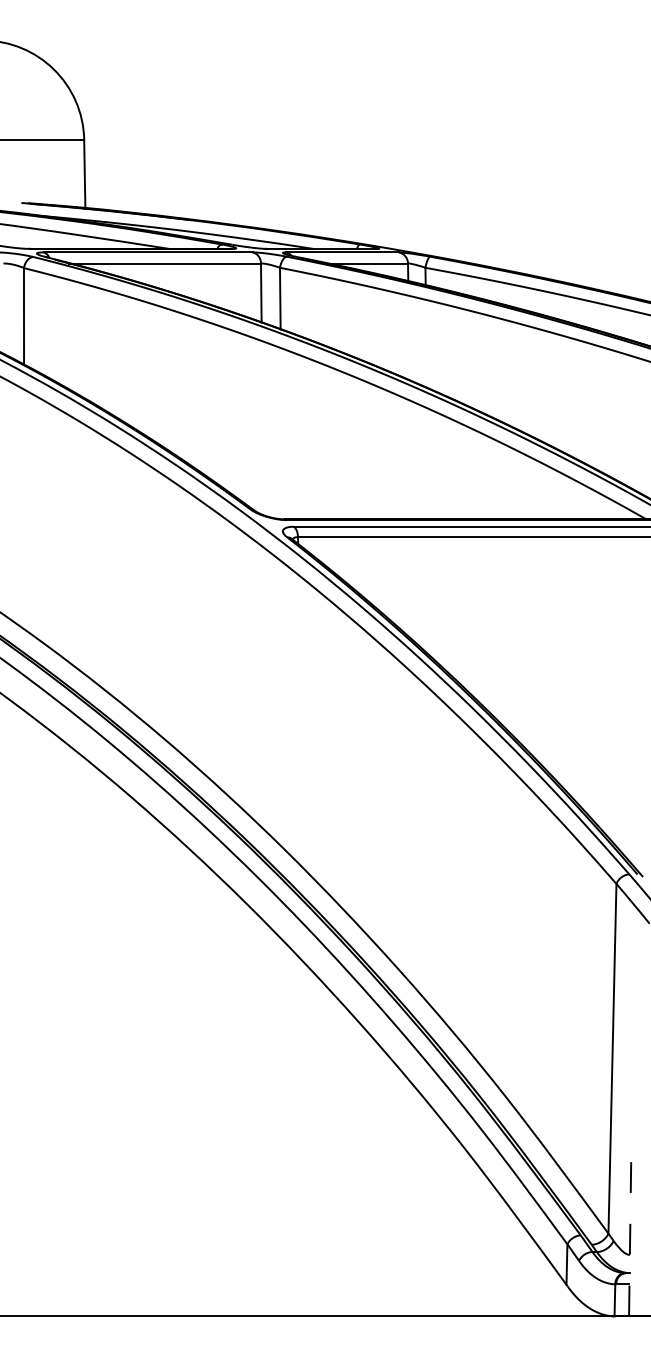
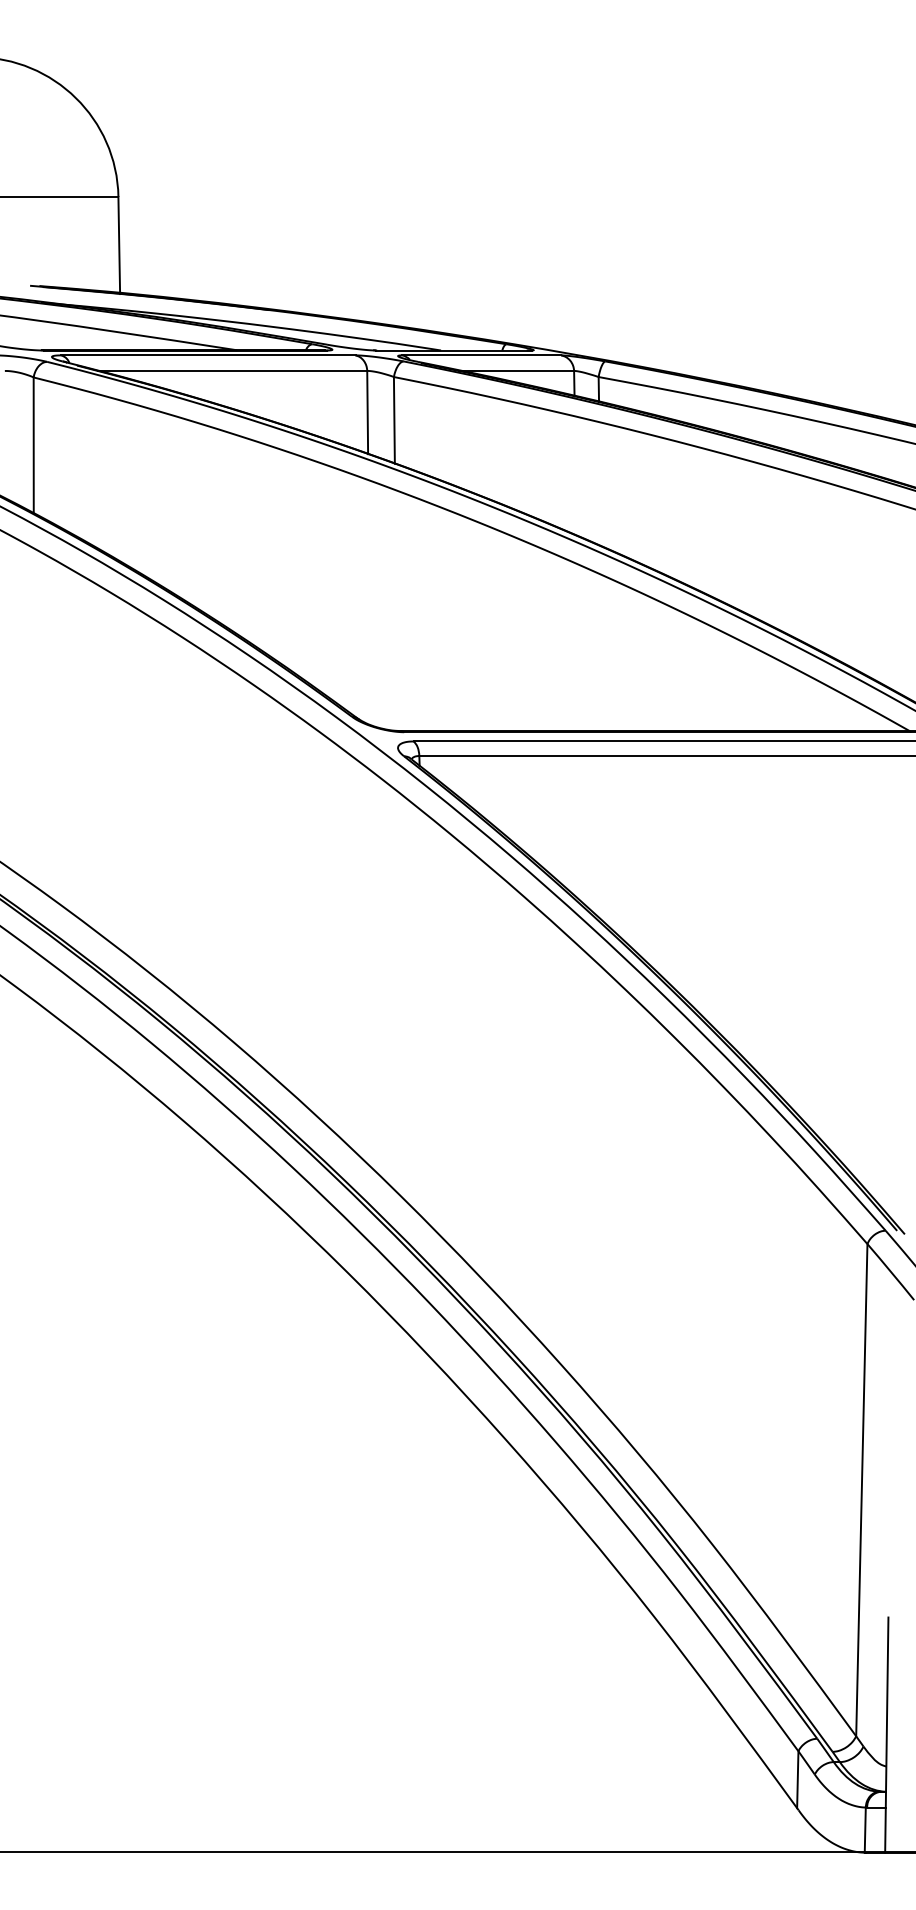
line: (629, 1233) -> (886, 1735), dashed -> solid

